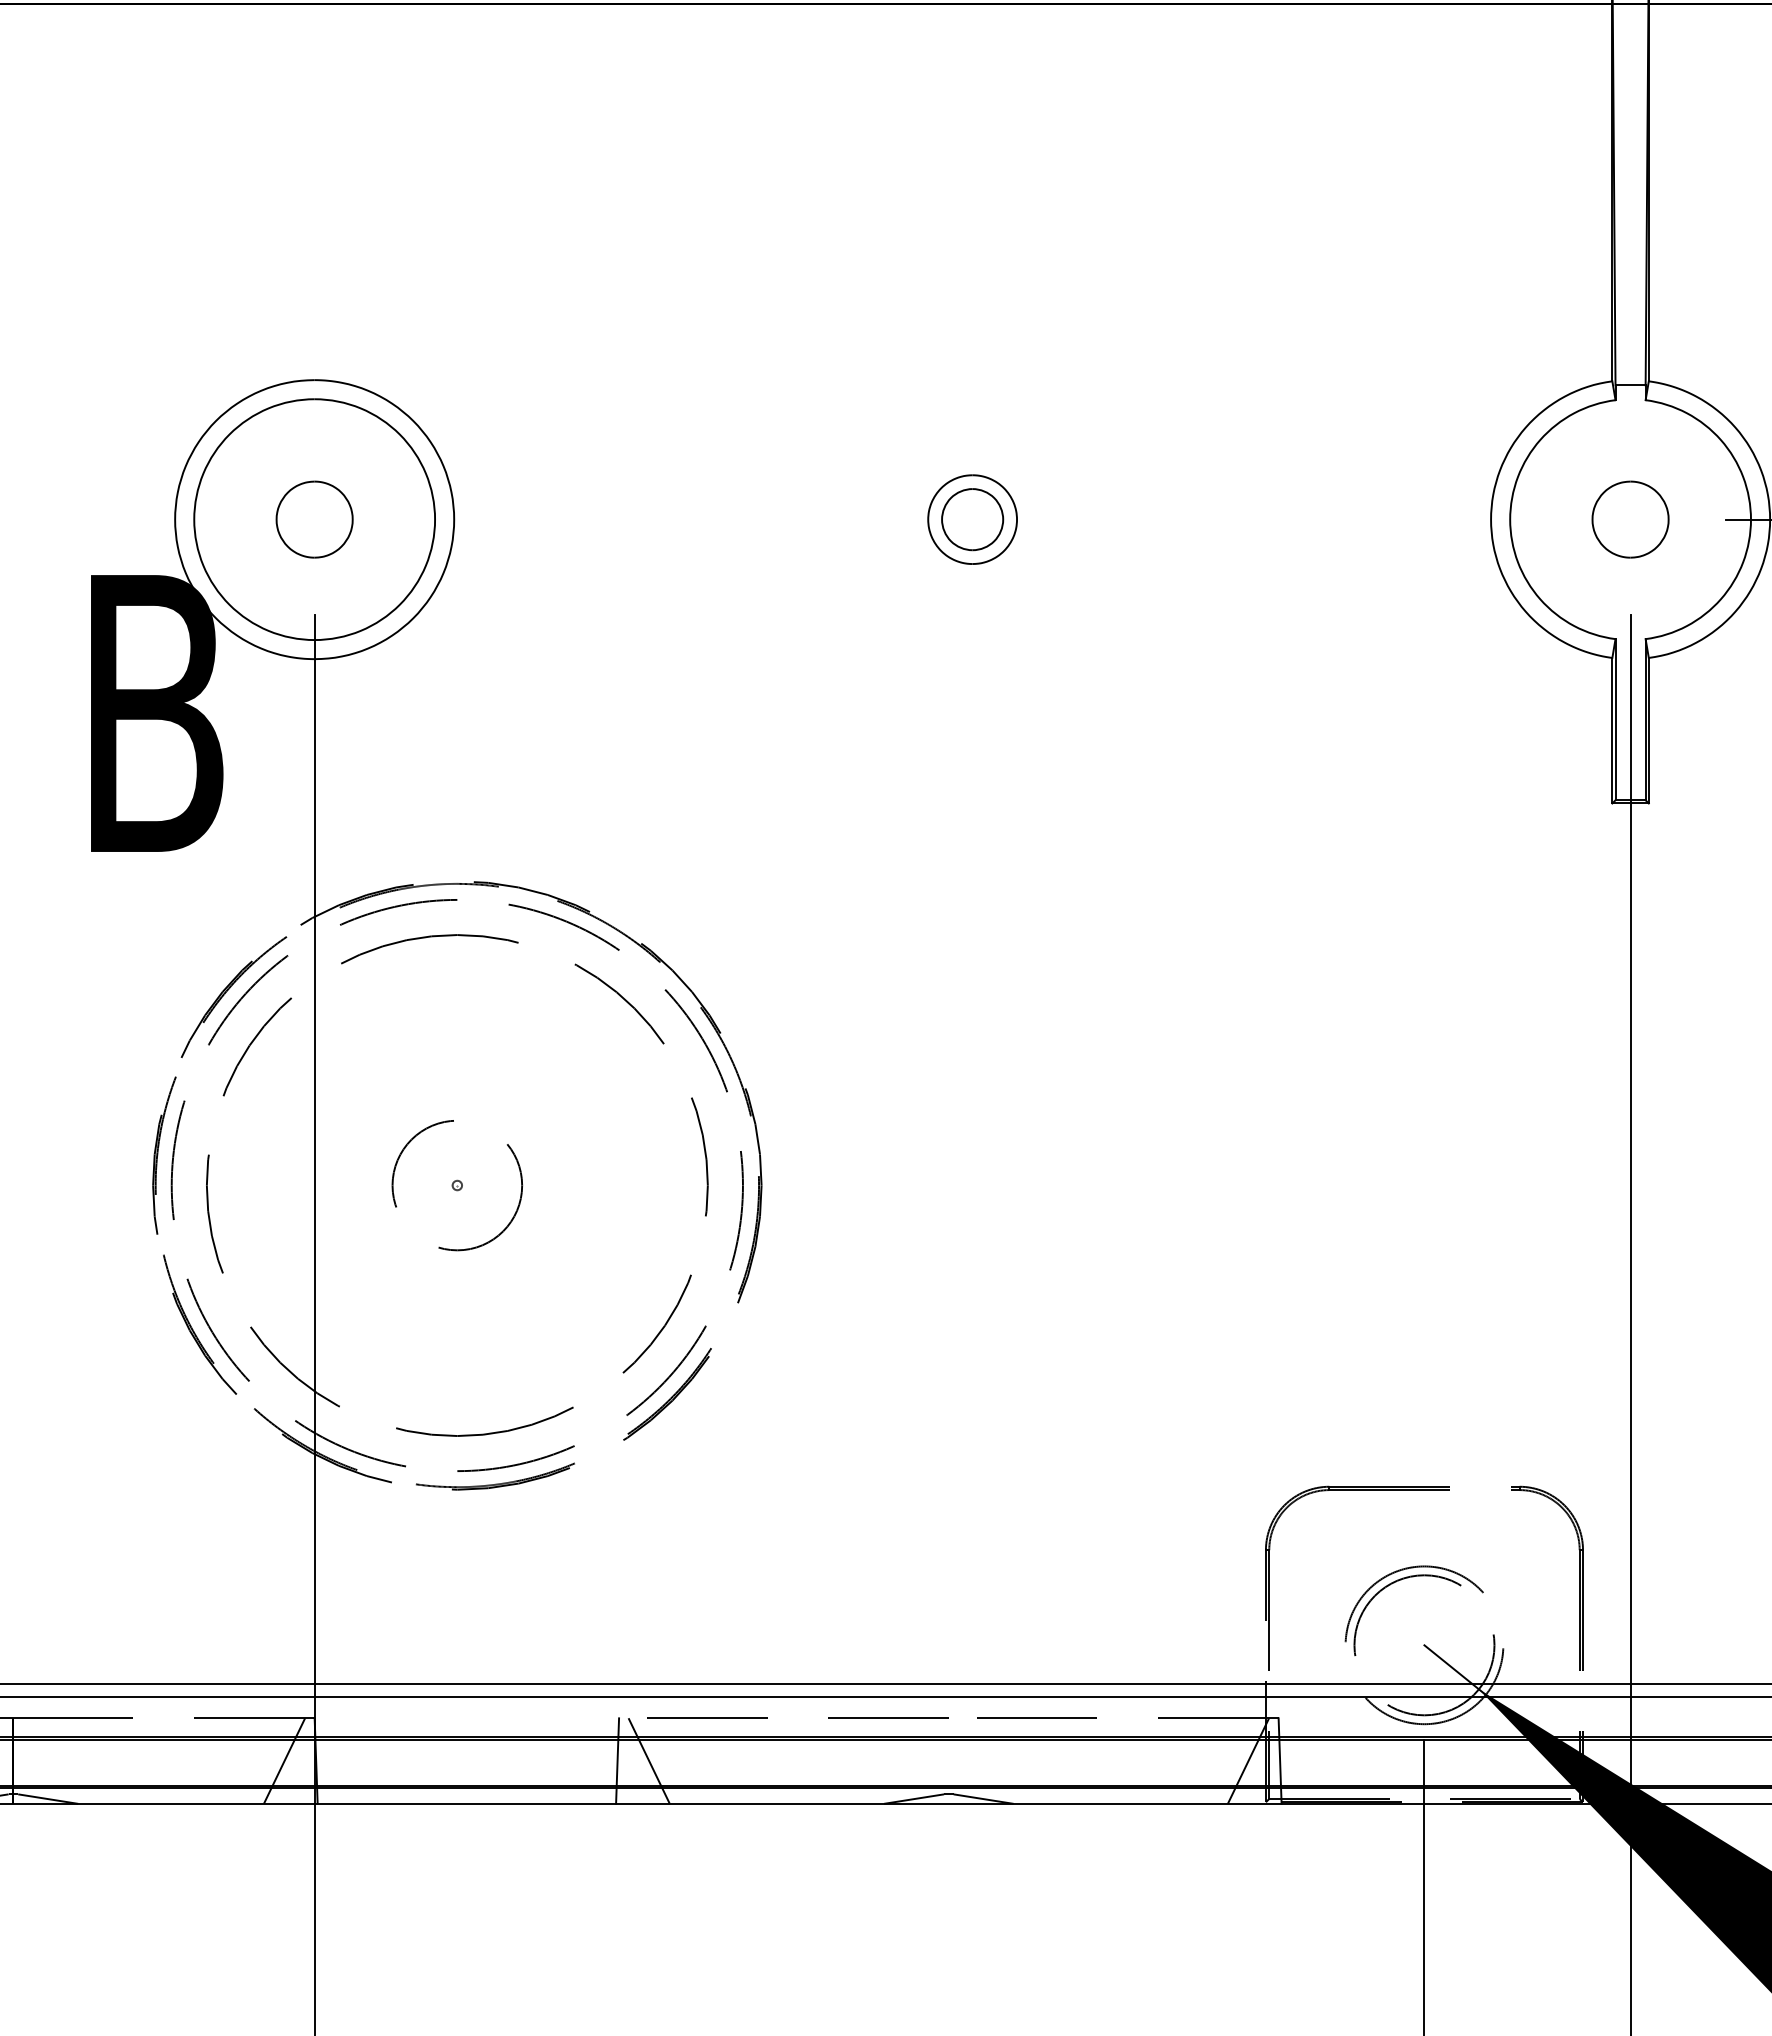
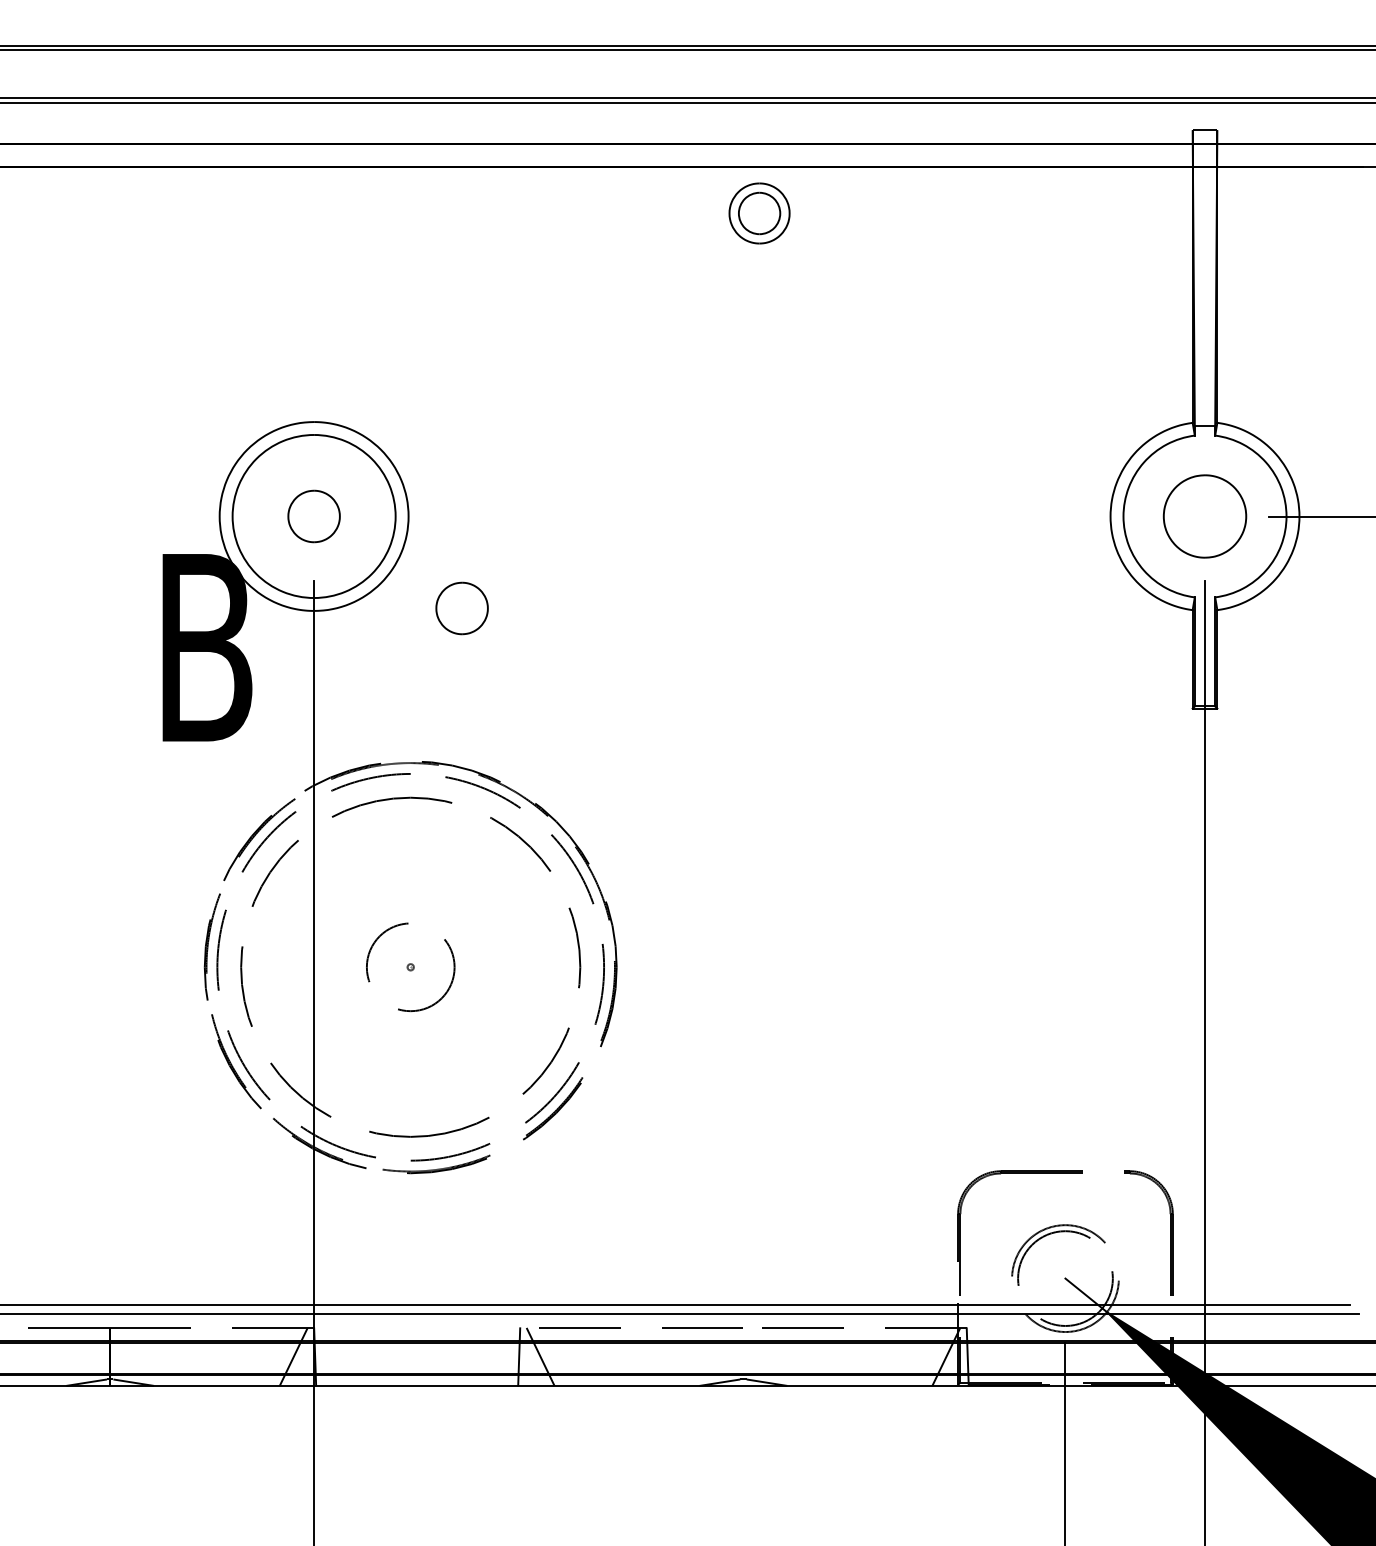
part: (972, 519) -> (759, 213), moved
part: (1629, 519) -> (1204, 516), size x1.6
part: (532, 655) -> (461, 608), added

